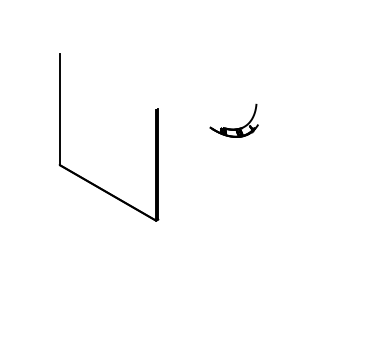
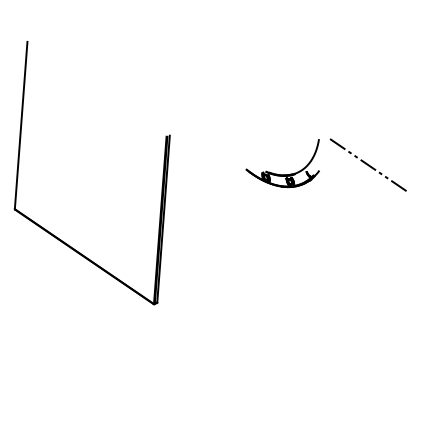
line: (289, 117) -> (367, 163), added

